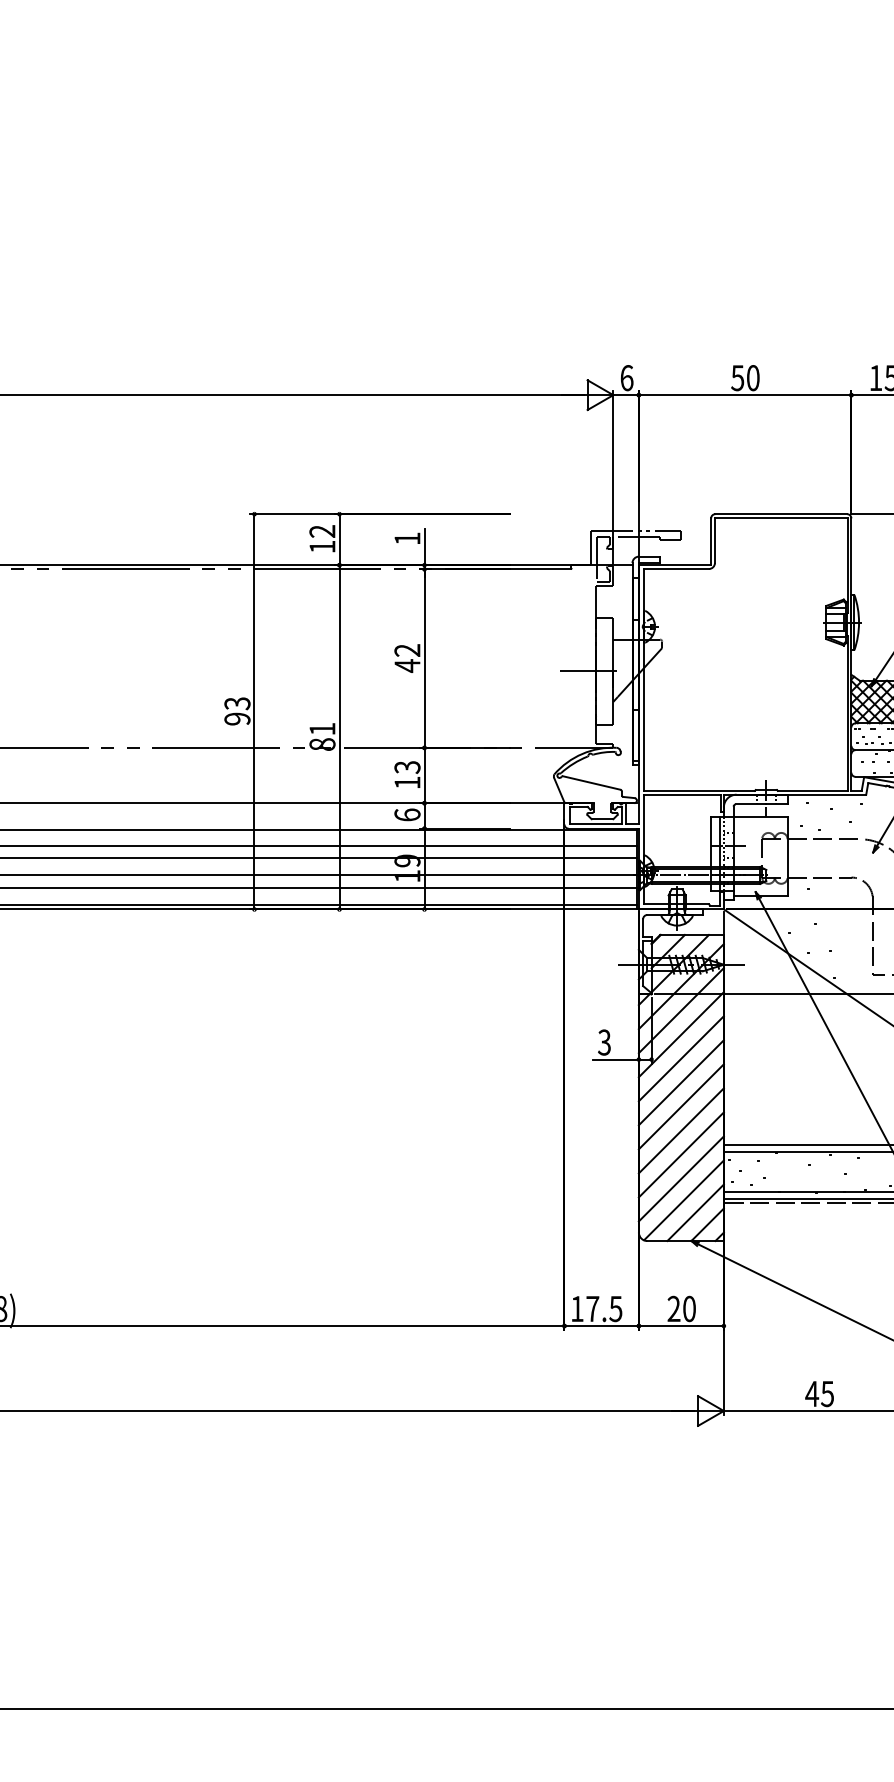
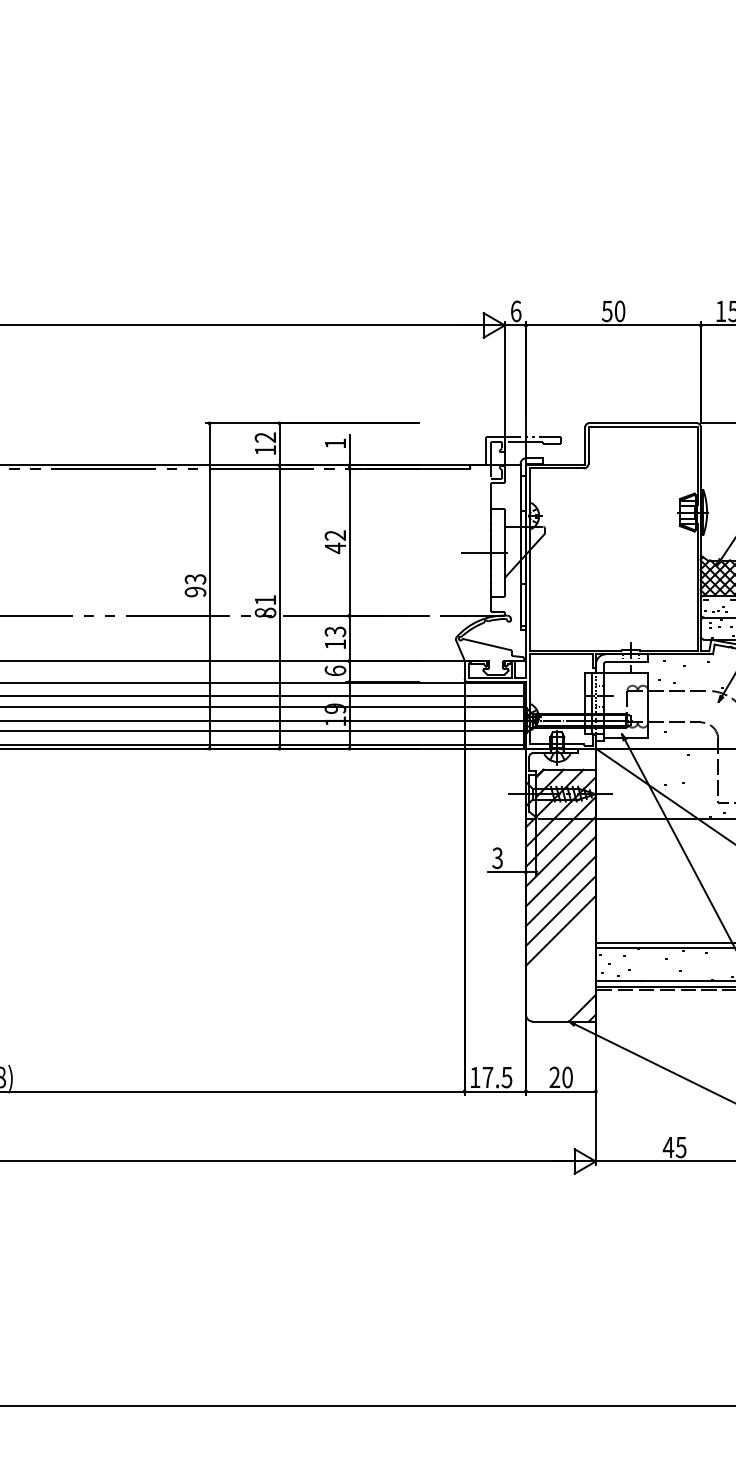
line: (680, 1154) -> (560, 950), removed
line: (680, 1178) -> (560, 970), removed
line: (683, 1200) -> (562, 988), removed
line: (695, 1212) -> (572, 998), removed

